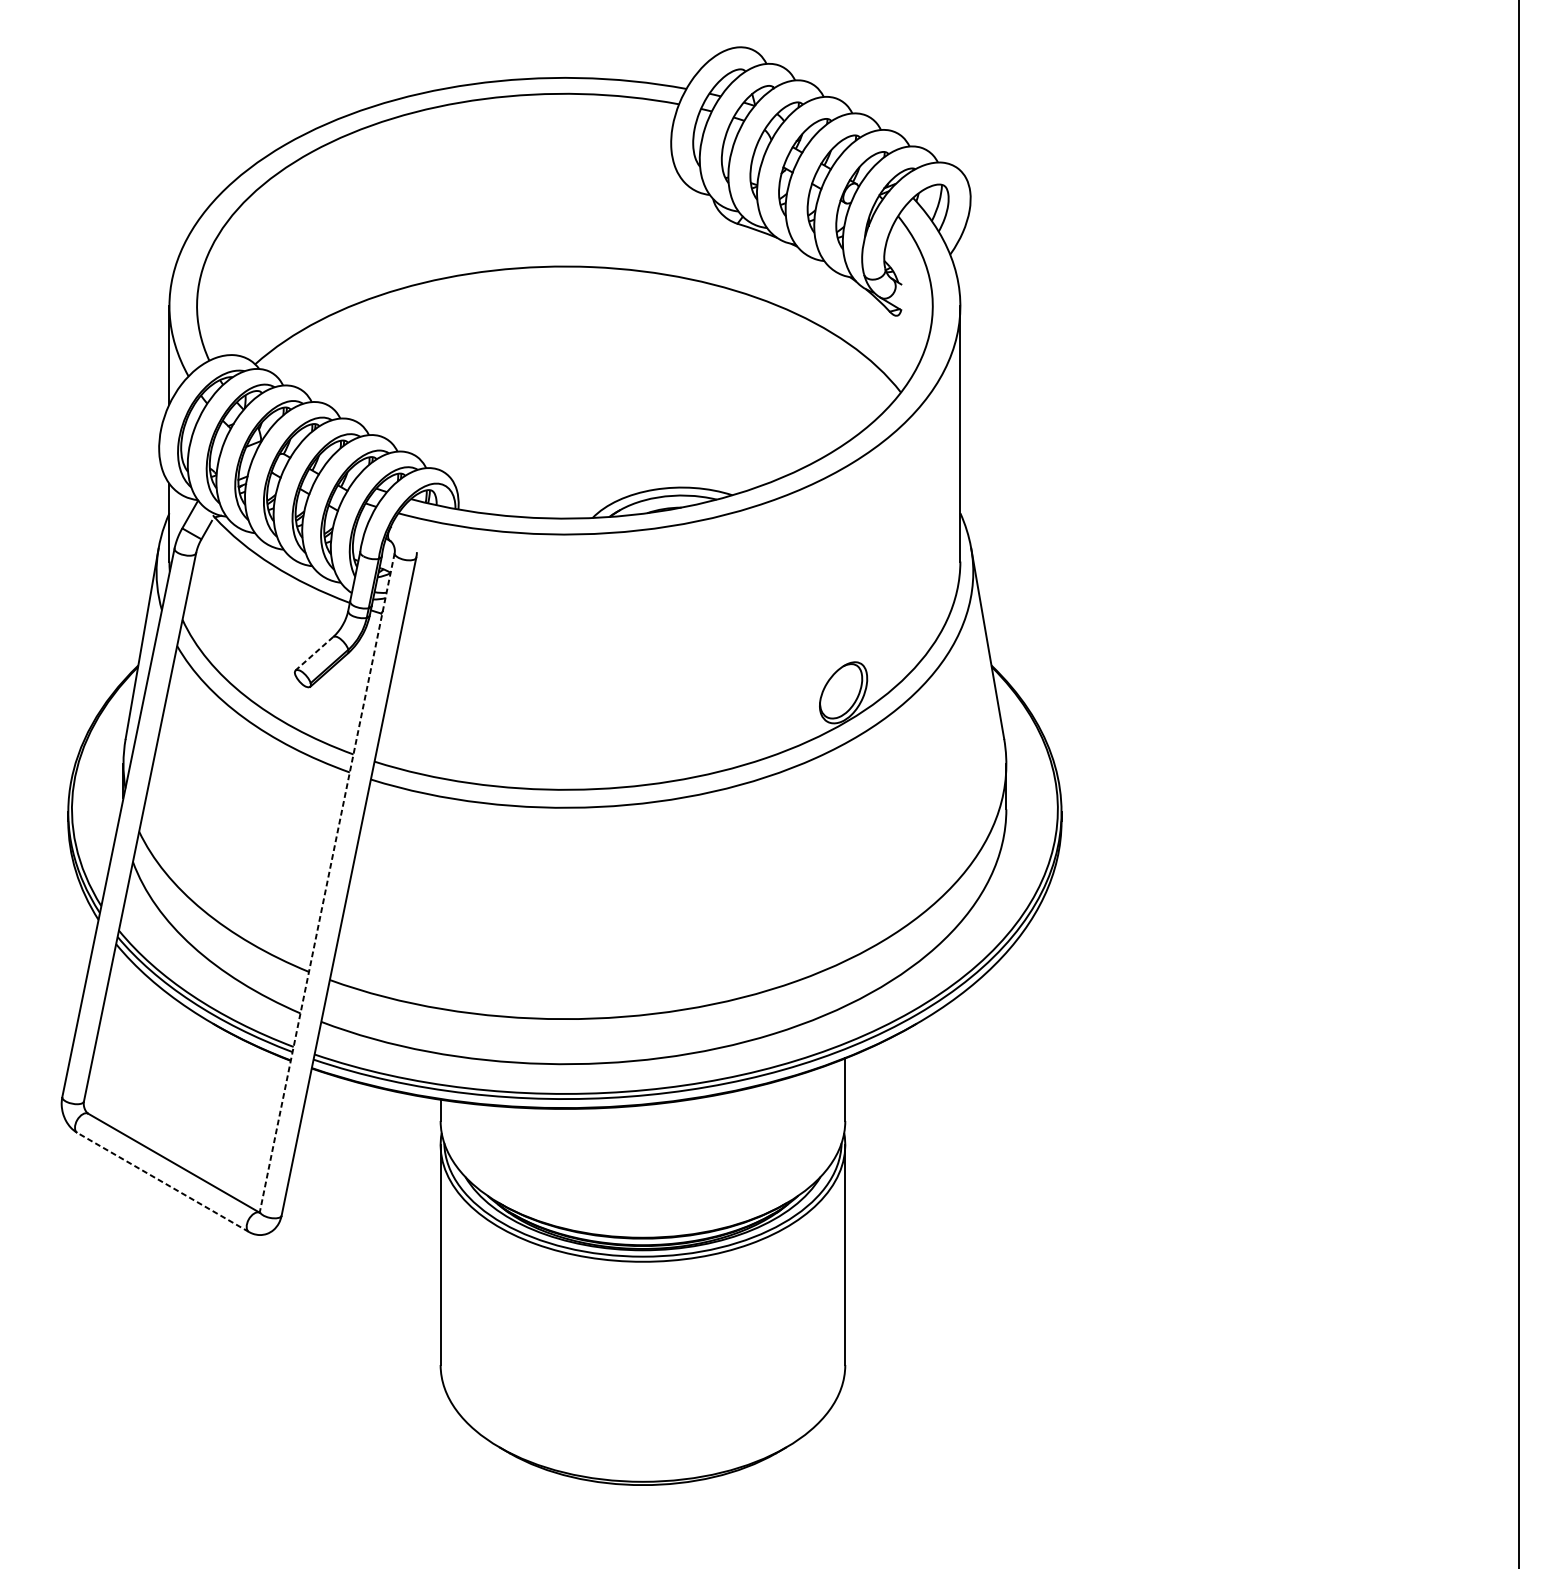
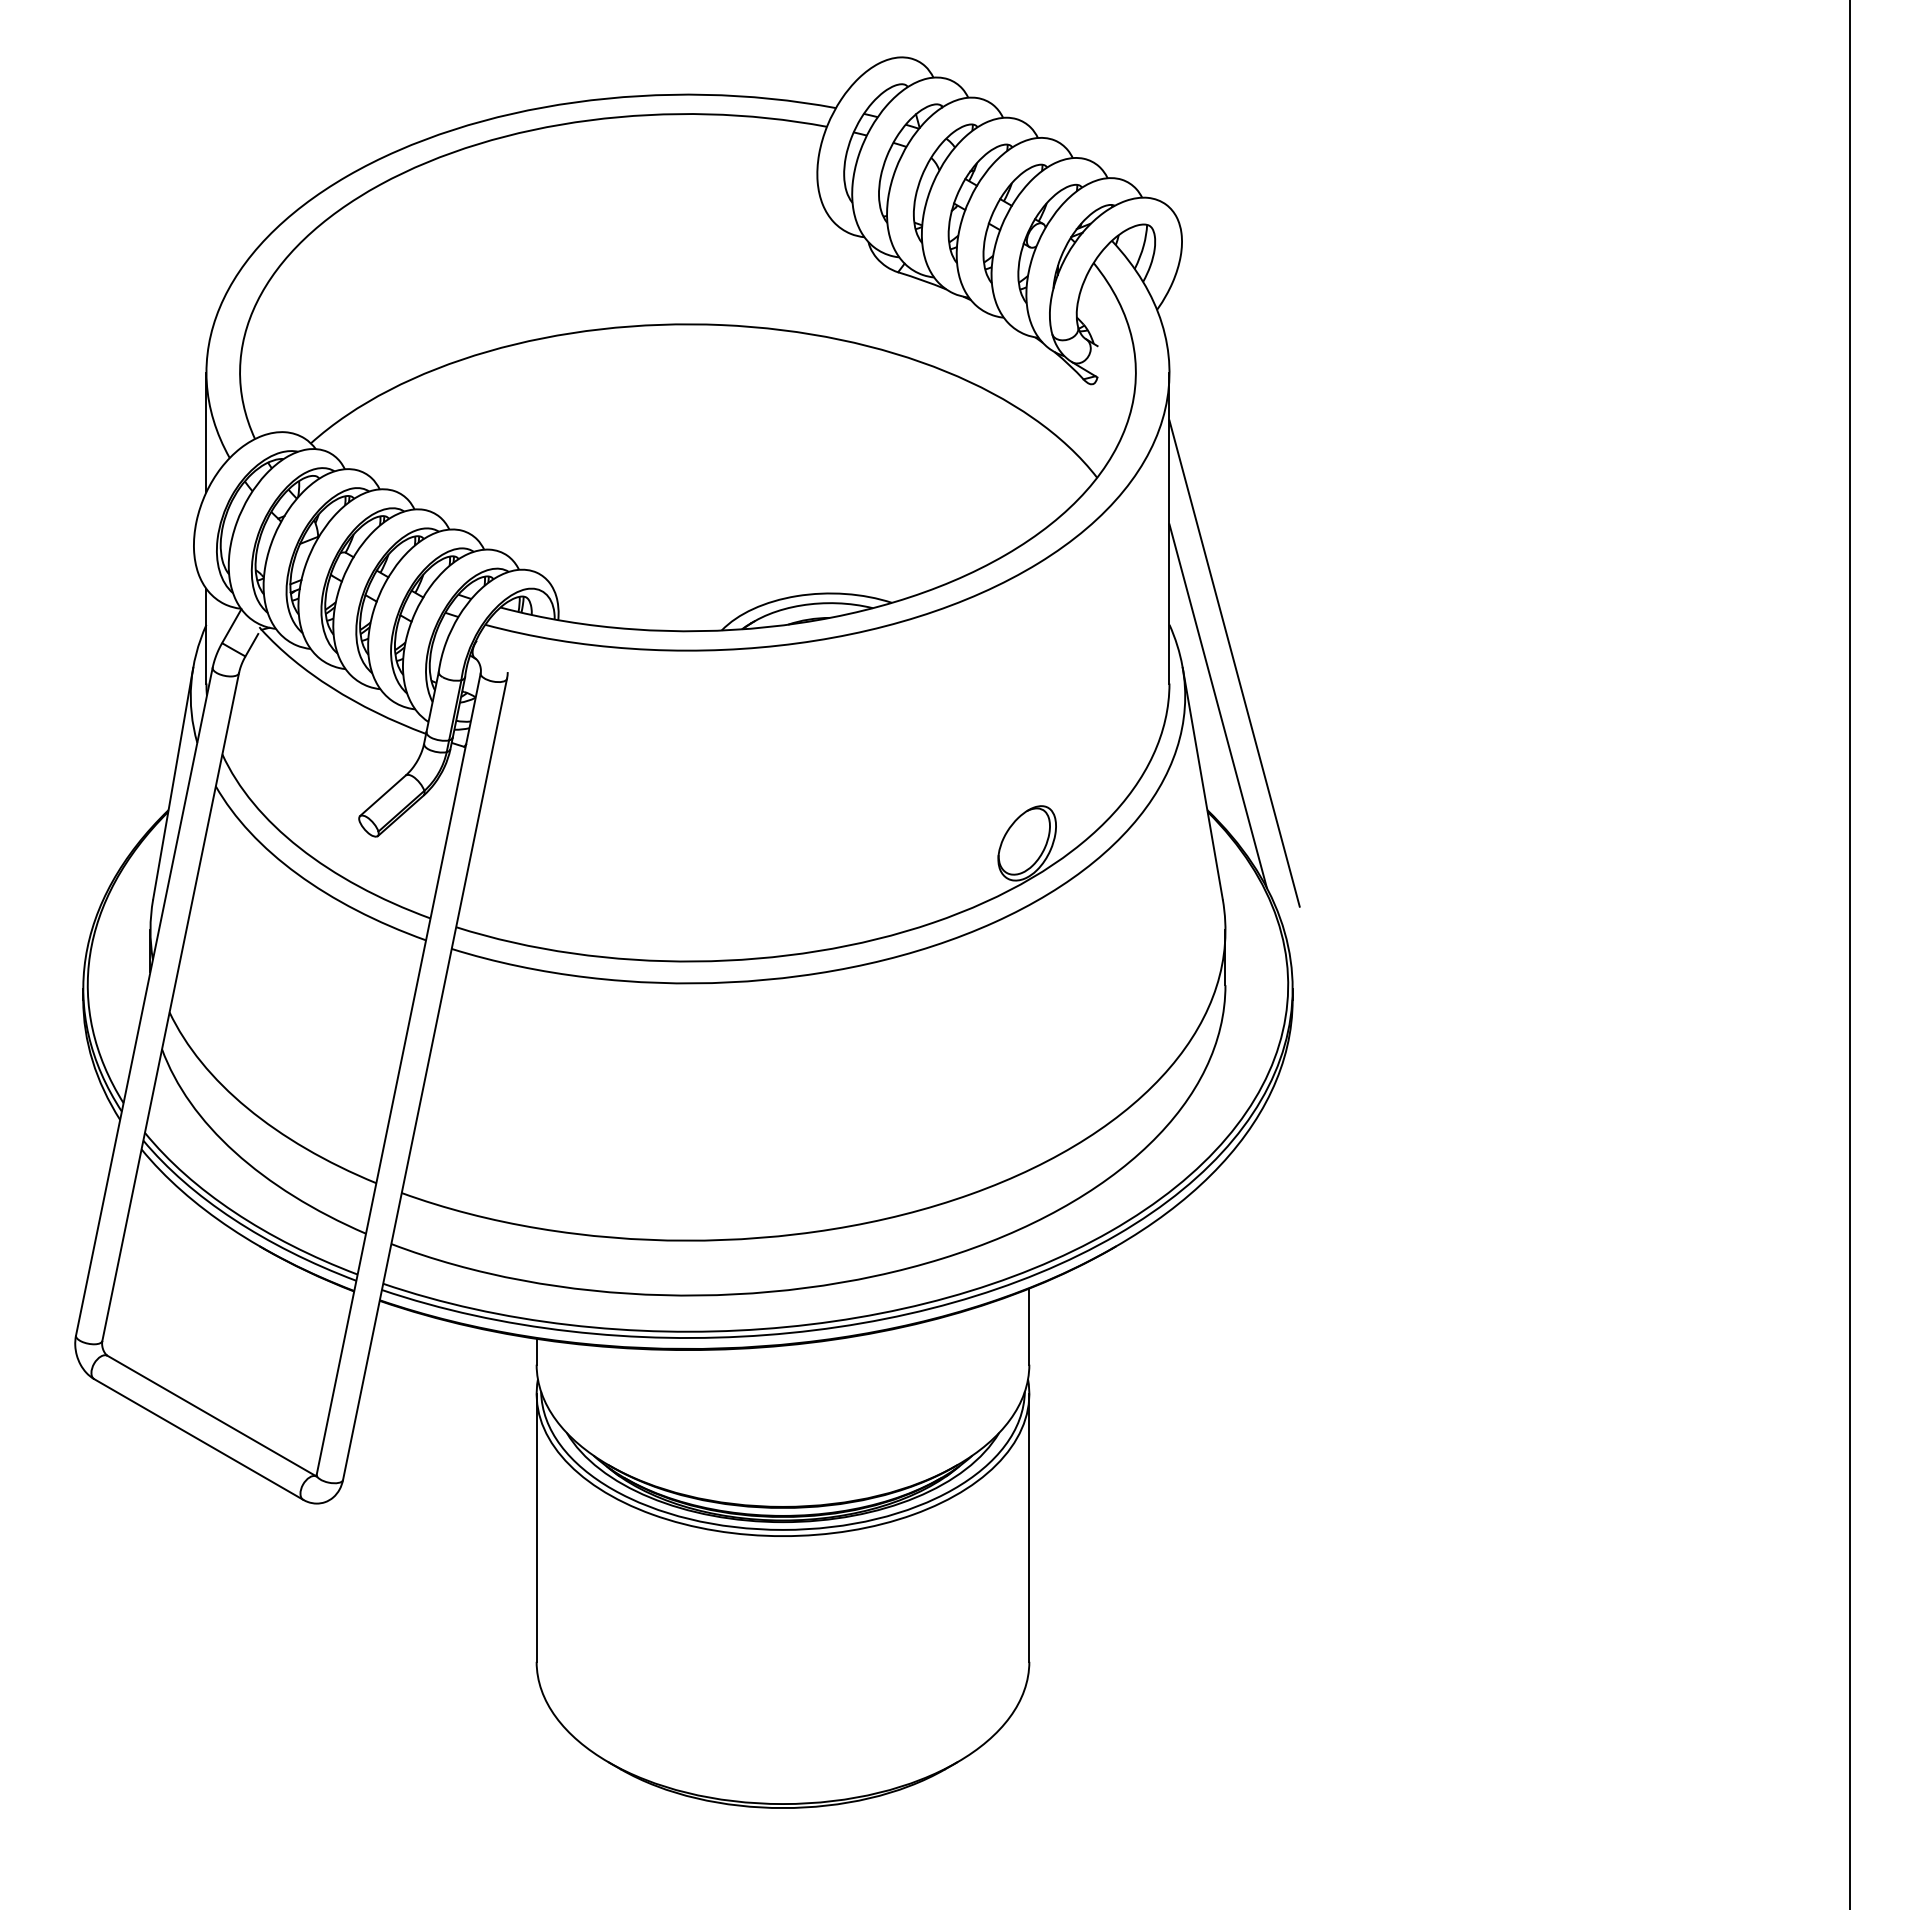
line: (1013, 545) -> (1234, 663), added
line: (999, 580) -> (1217, 706), added
line: (314, 653) -> (382, 795), dashed -> solid
line: (327, 882) -> (398, 1074), dashed -> solid
line: (162, 1182) -> (198, 1439), dashed -> solid

